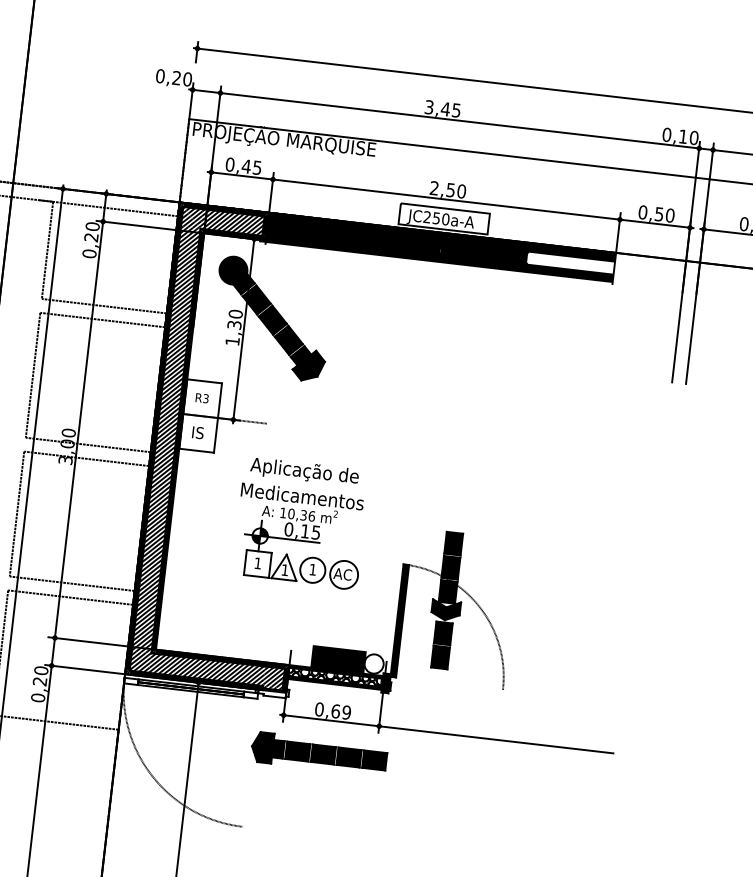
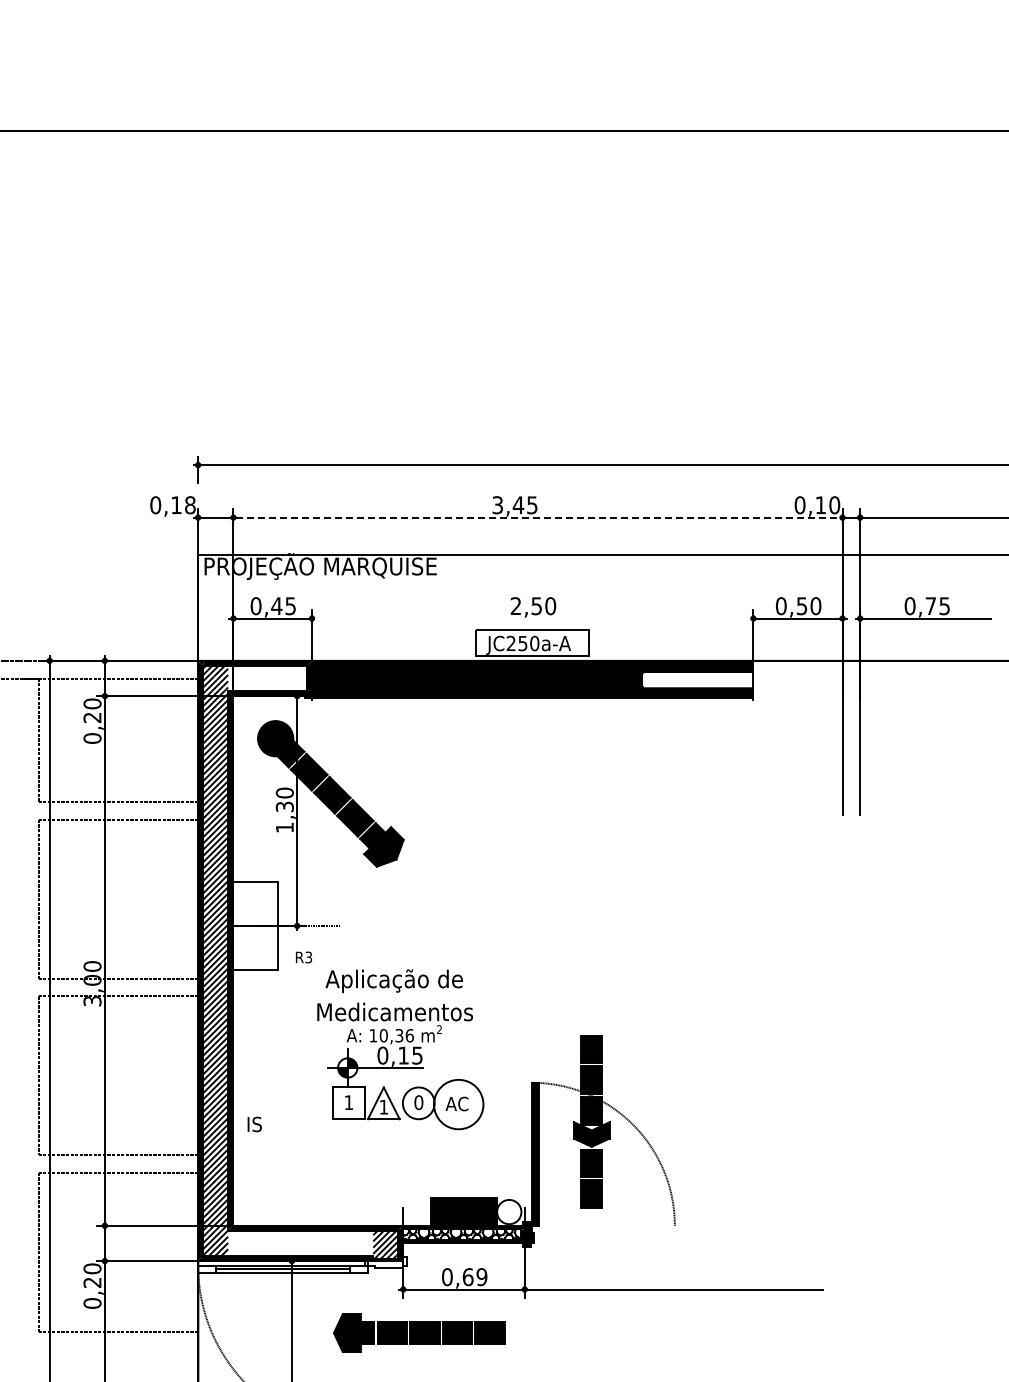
text: (182, 78) -> (183, 505), 0,20 -> 0,18
line: (460, 120) -> (538, 517), solid -> dashed
line: (446, 199) -> (532, 618), removed
hatch: (232, 222) -> (267, 678), removed
text: (202, 398) -> (304, 957), moved
text: (197, 432) -> (254, 1124), moved
text: (312, 569) -> (418, 1102), 1 -> 0
circle: (343, 574) -> (458, 1104), size x1.4
hatch: (207, 669) -> (300, 1243), removed
part: (319, 754) -> (419, 1333), moved

